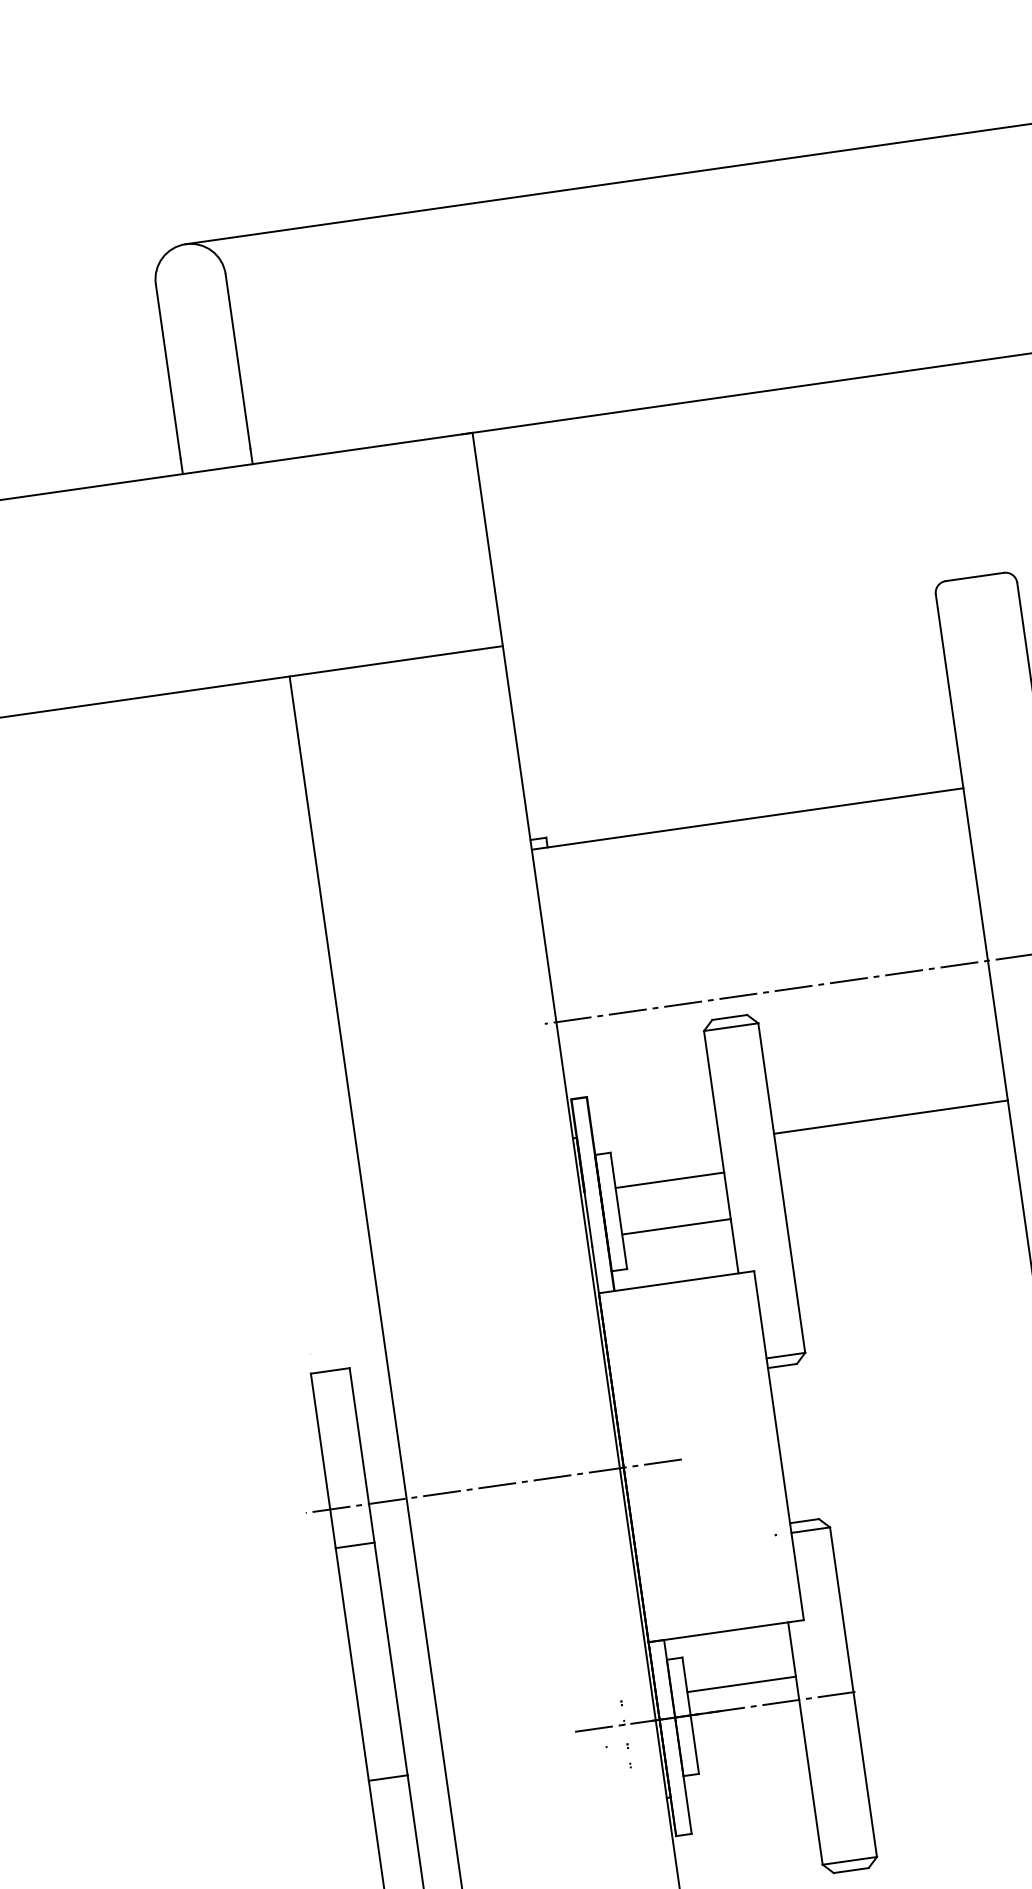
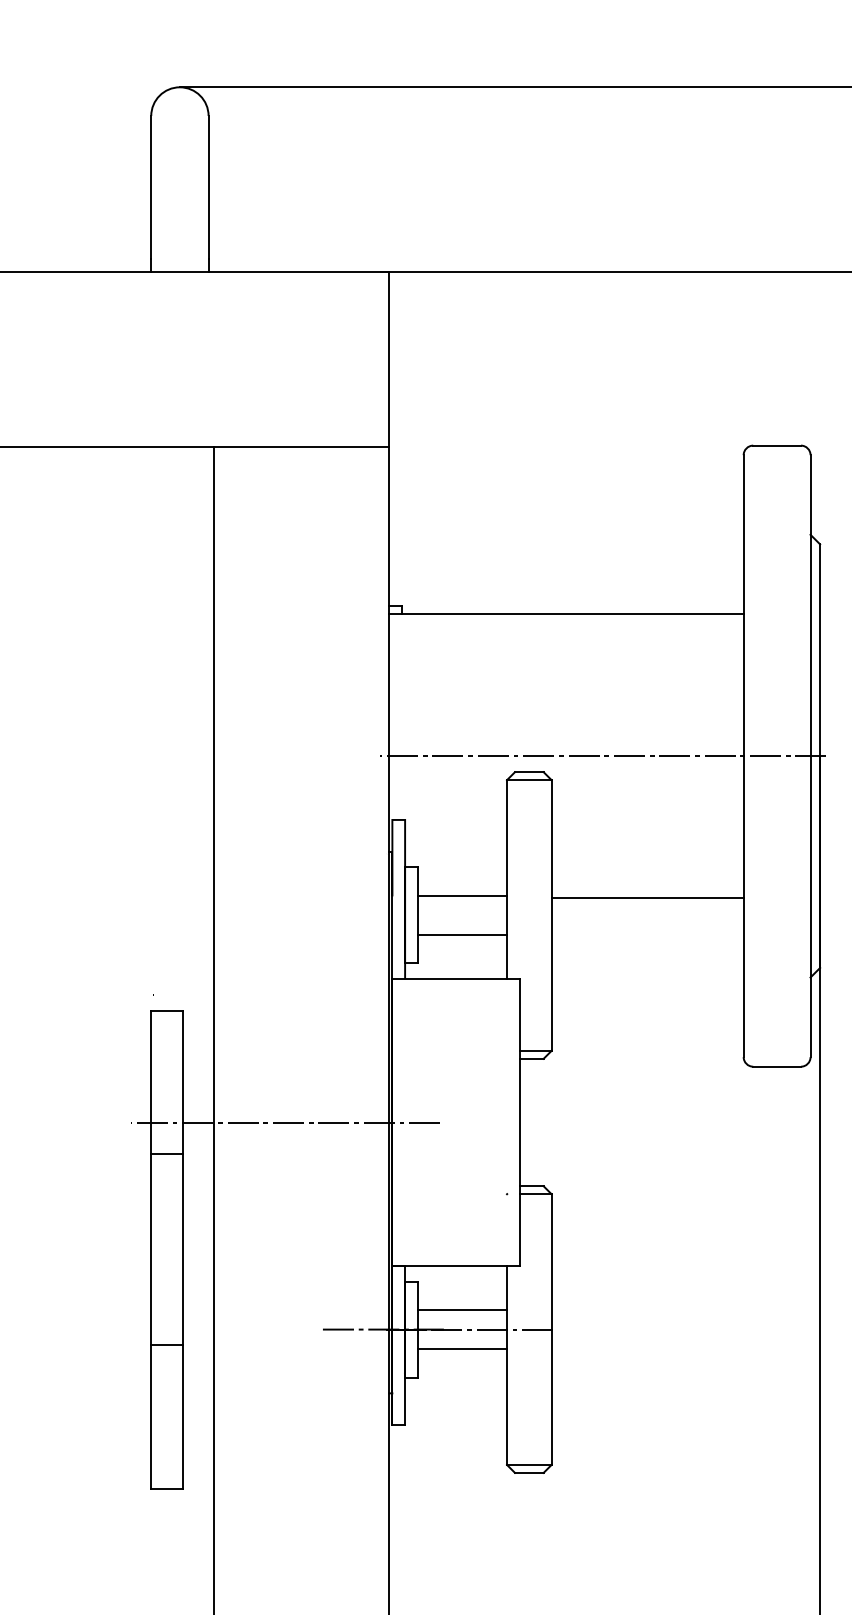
line: (890, 1116) -> (647, 897), moved
line: (748, 1730) -> (462, 1348), added

